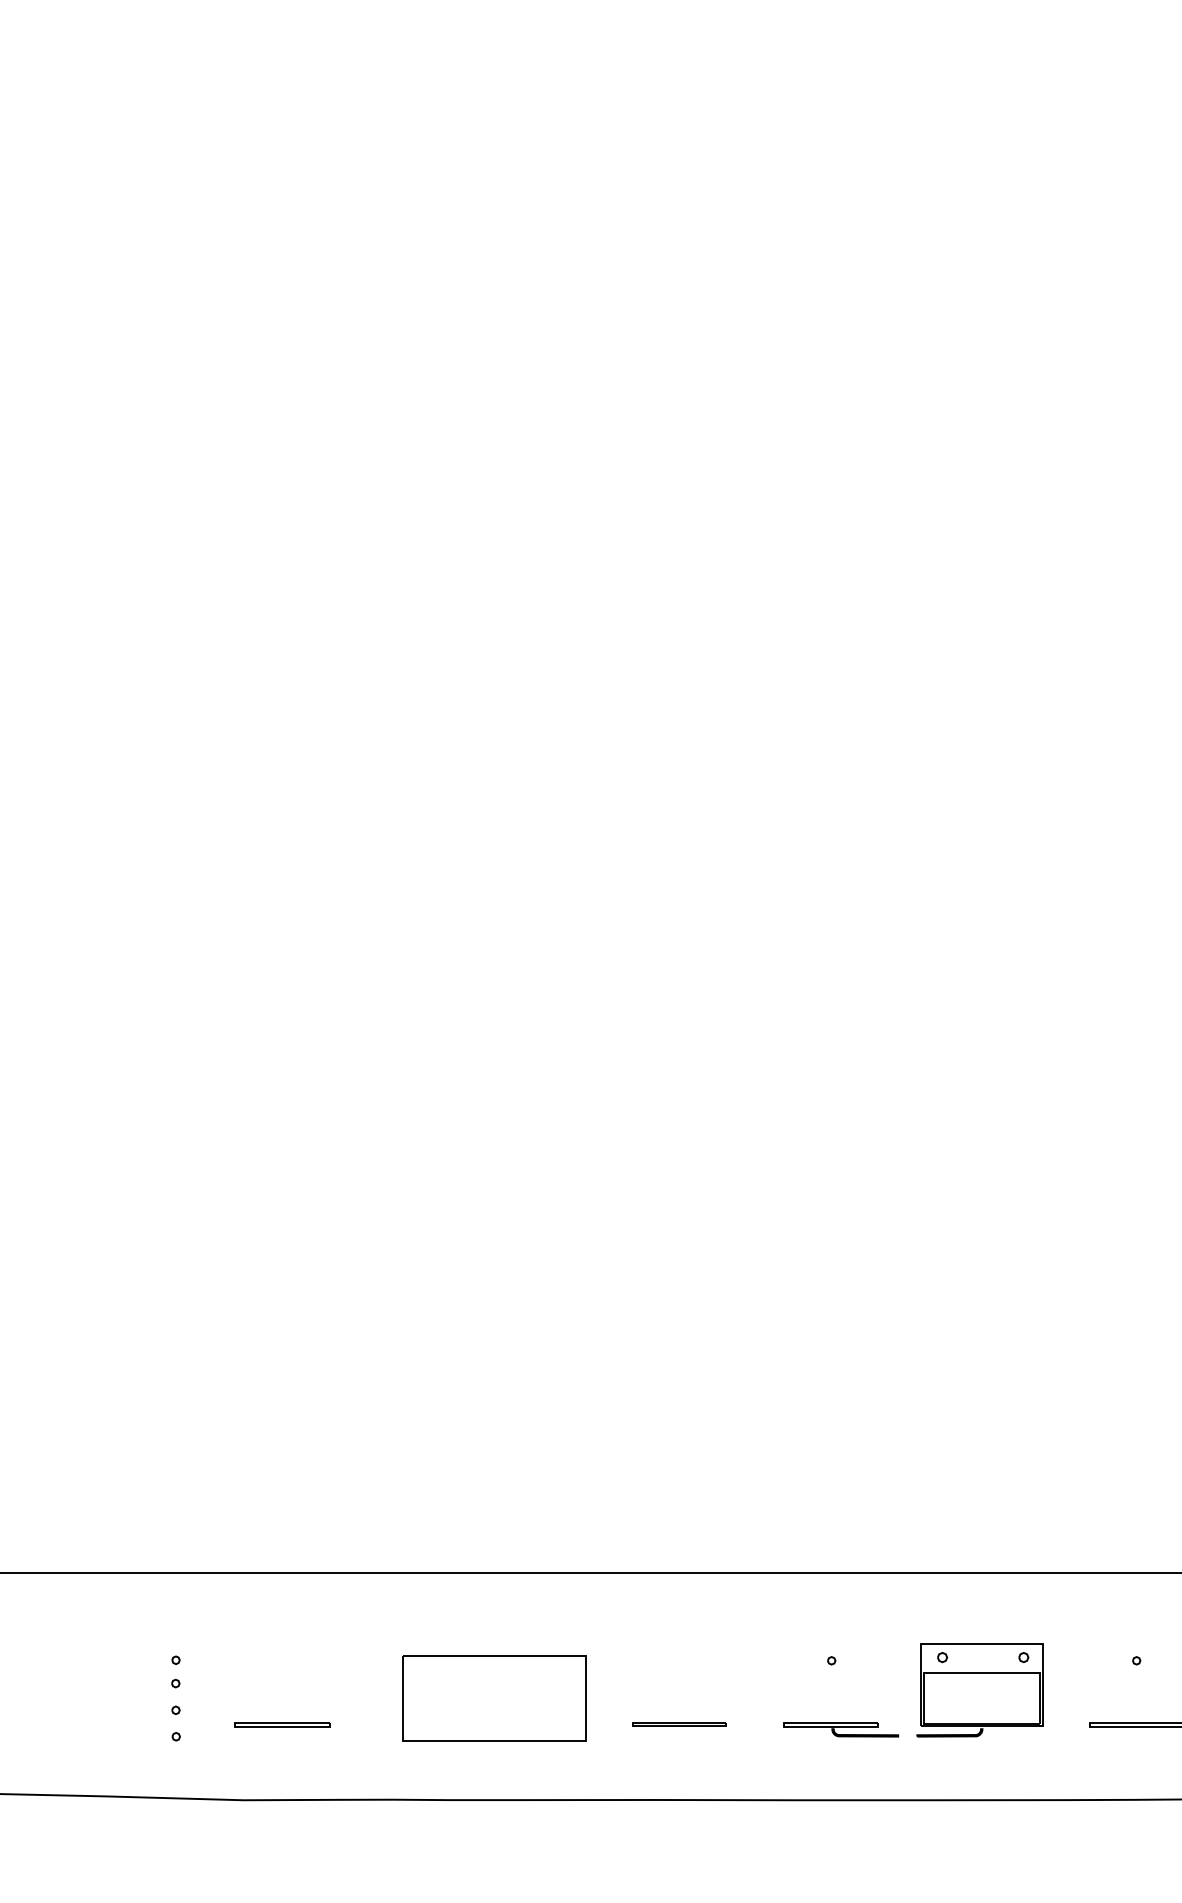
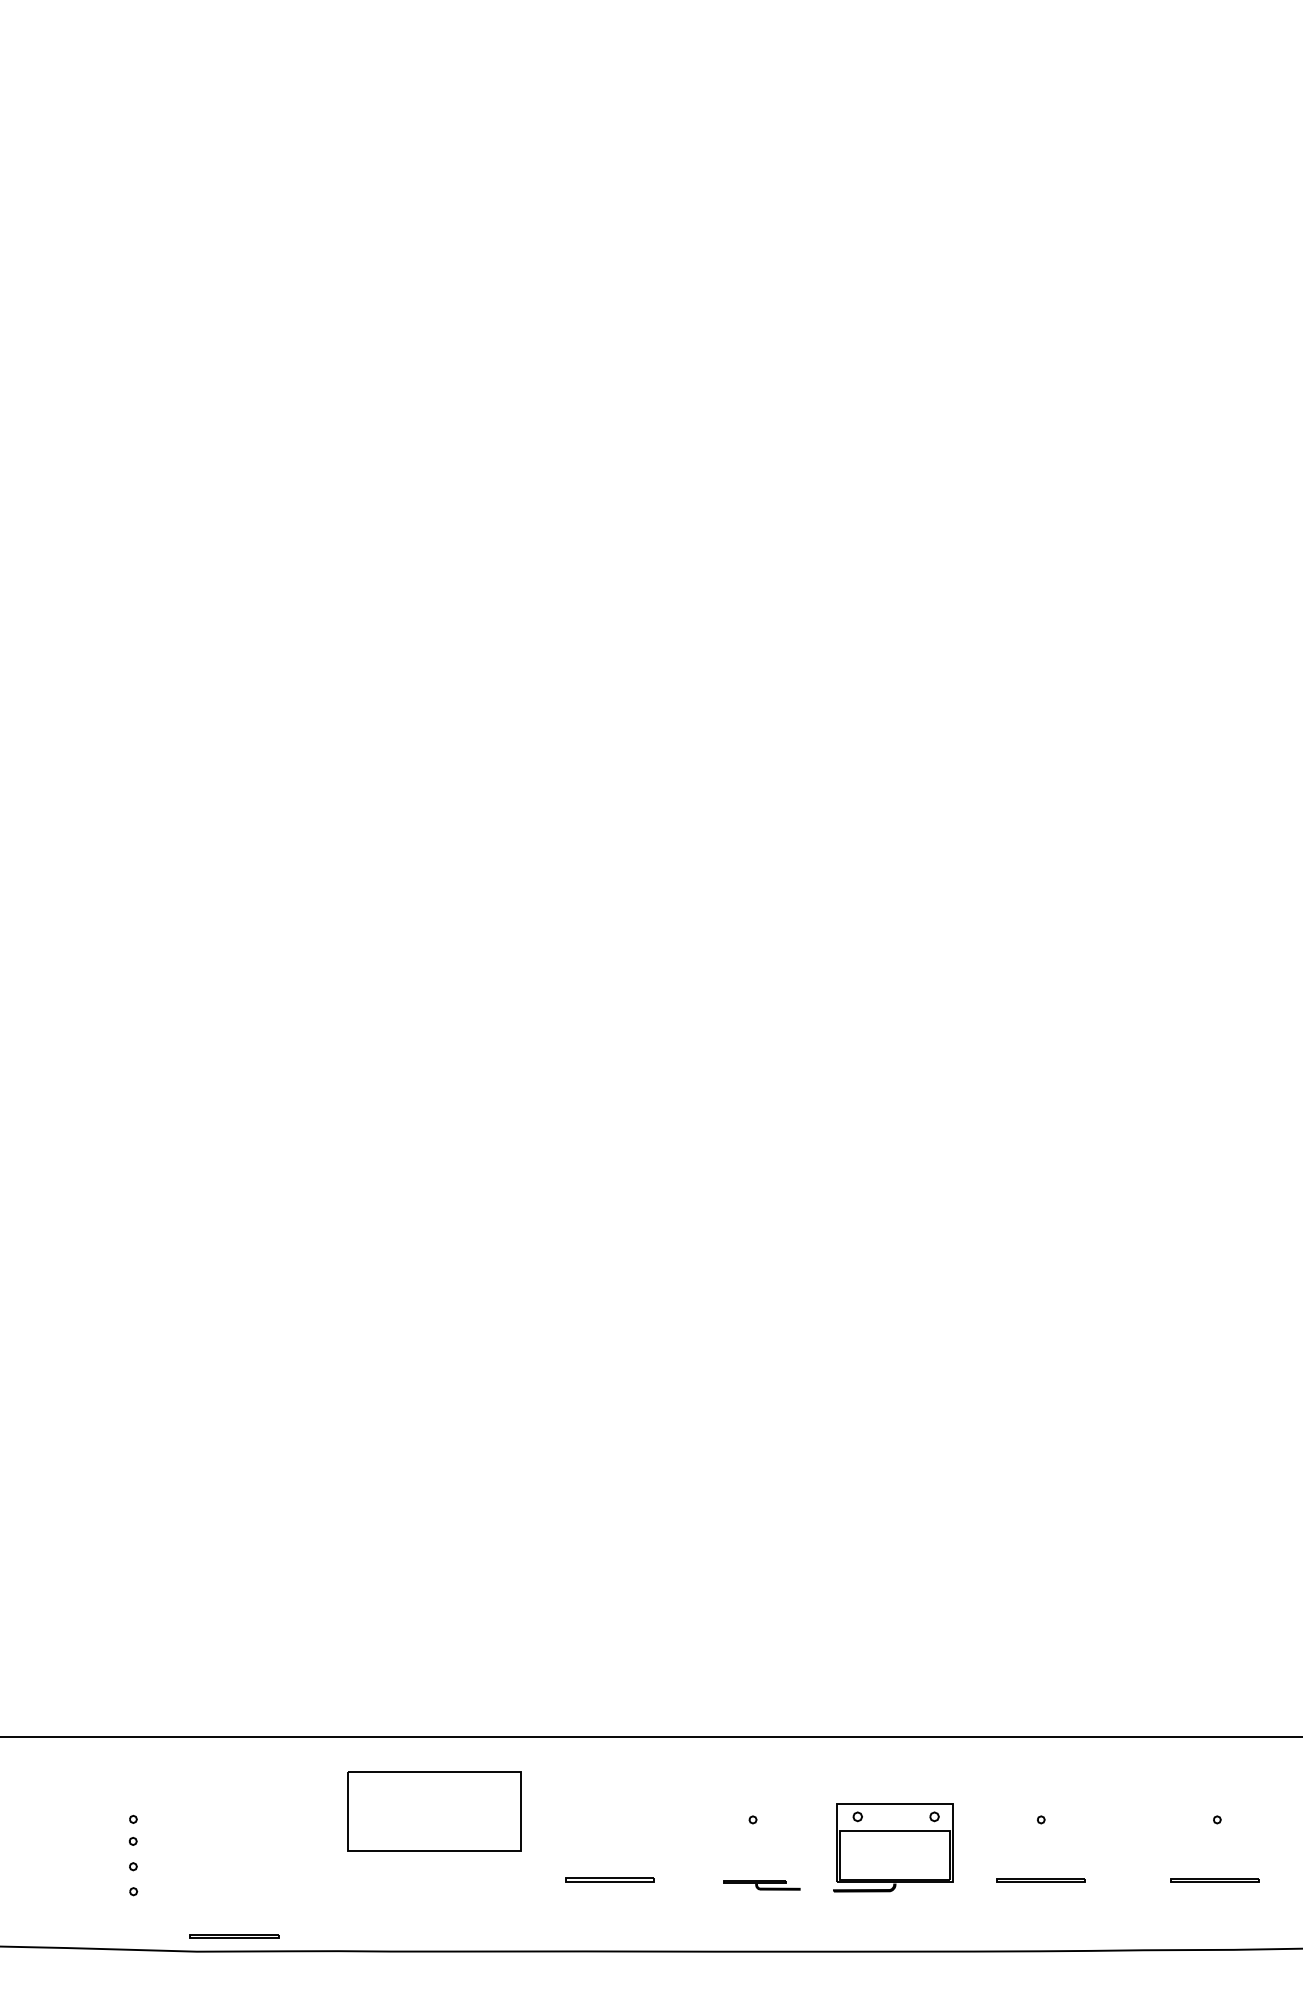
part: (494, 1698) -> (434, 1811), moved
line: (282, 1723) -> (234, 1935), moved
part: (840, 1730) -> (761, 1885), size x0.7

